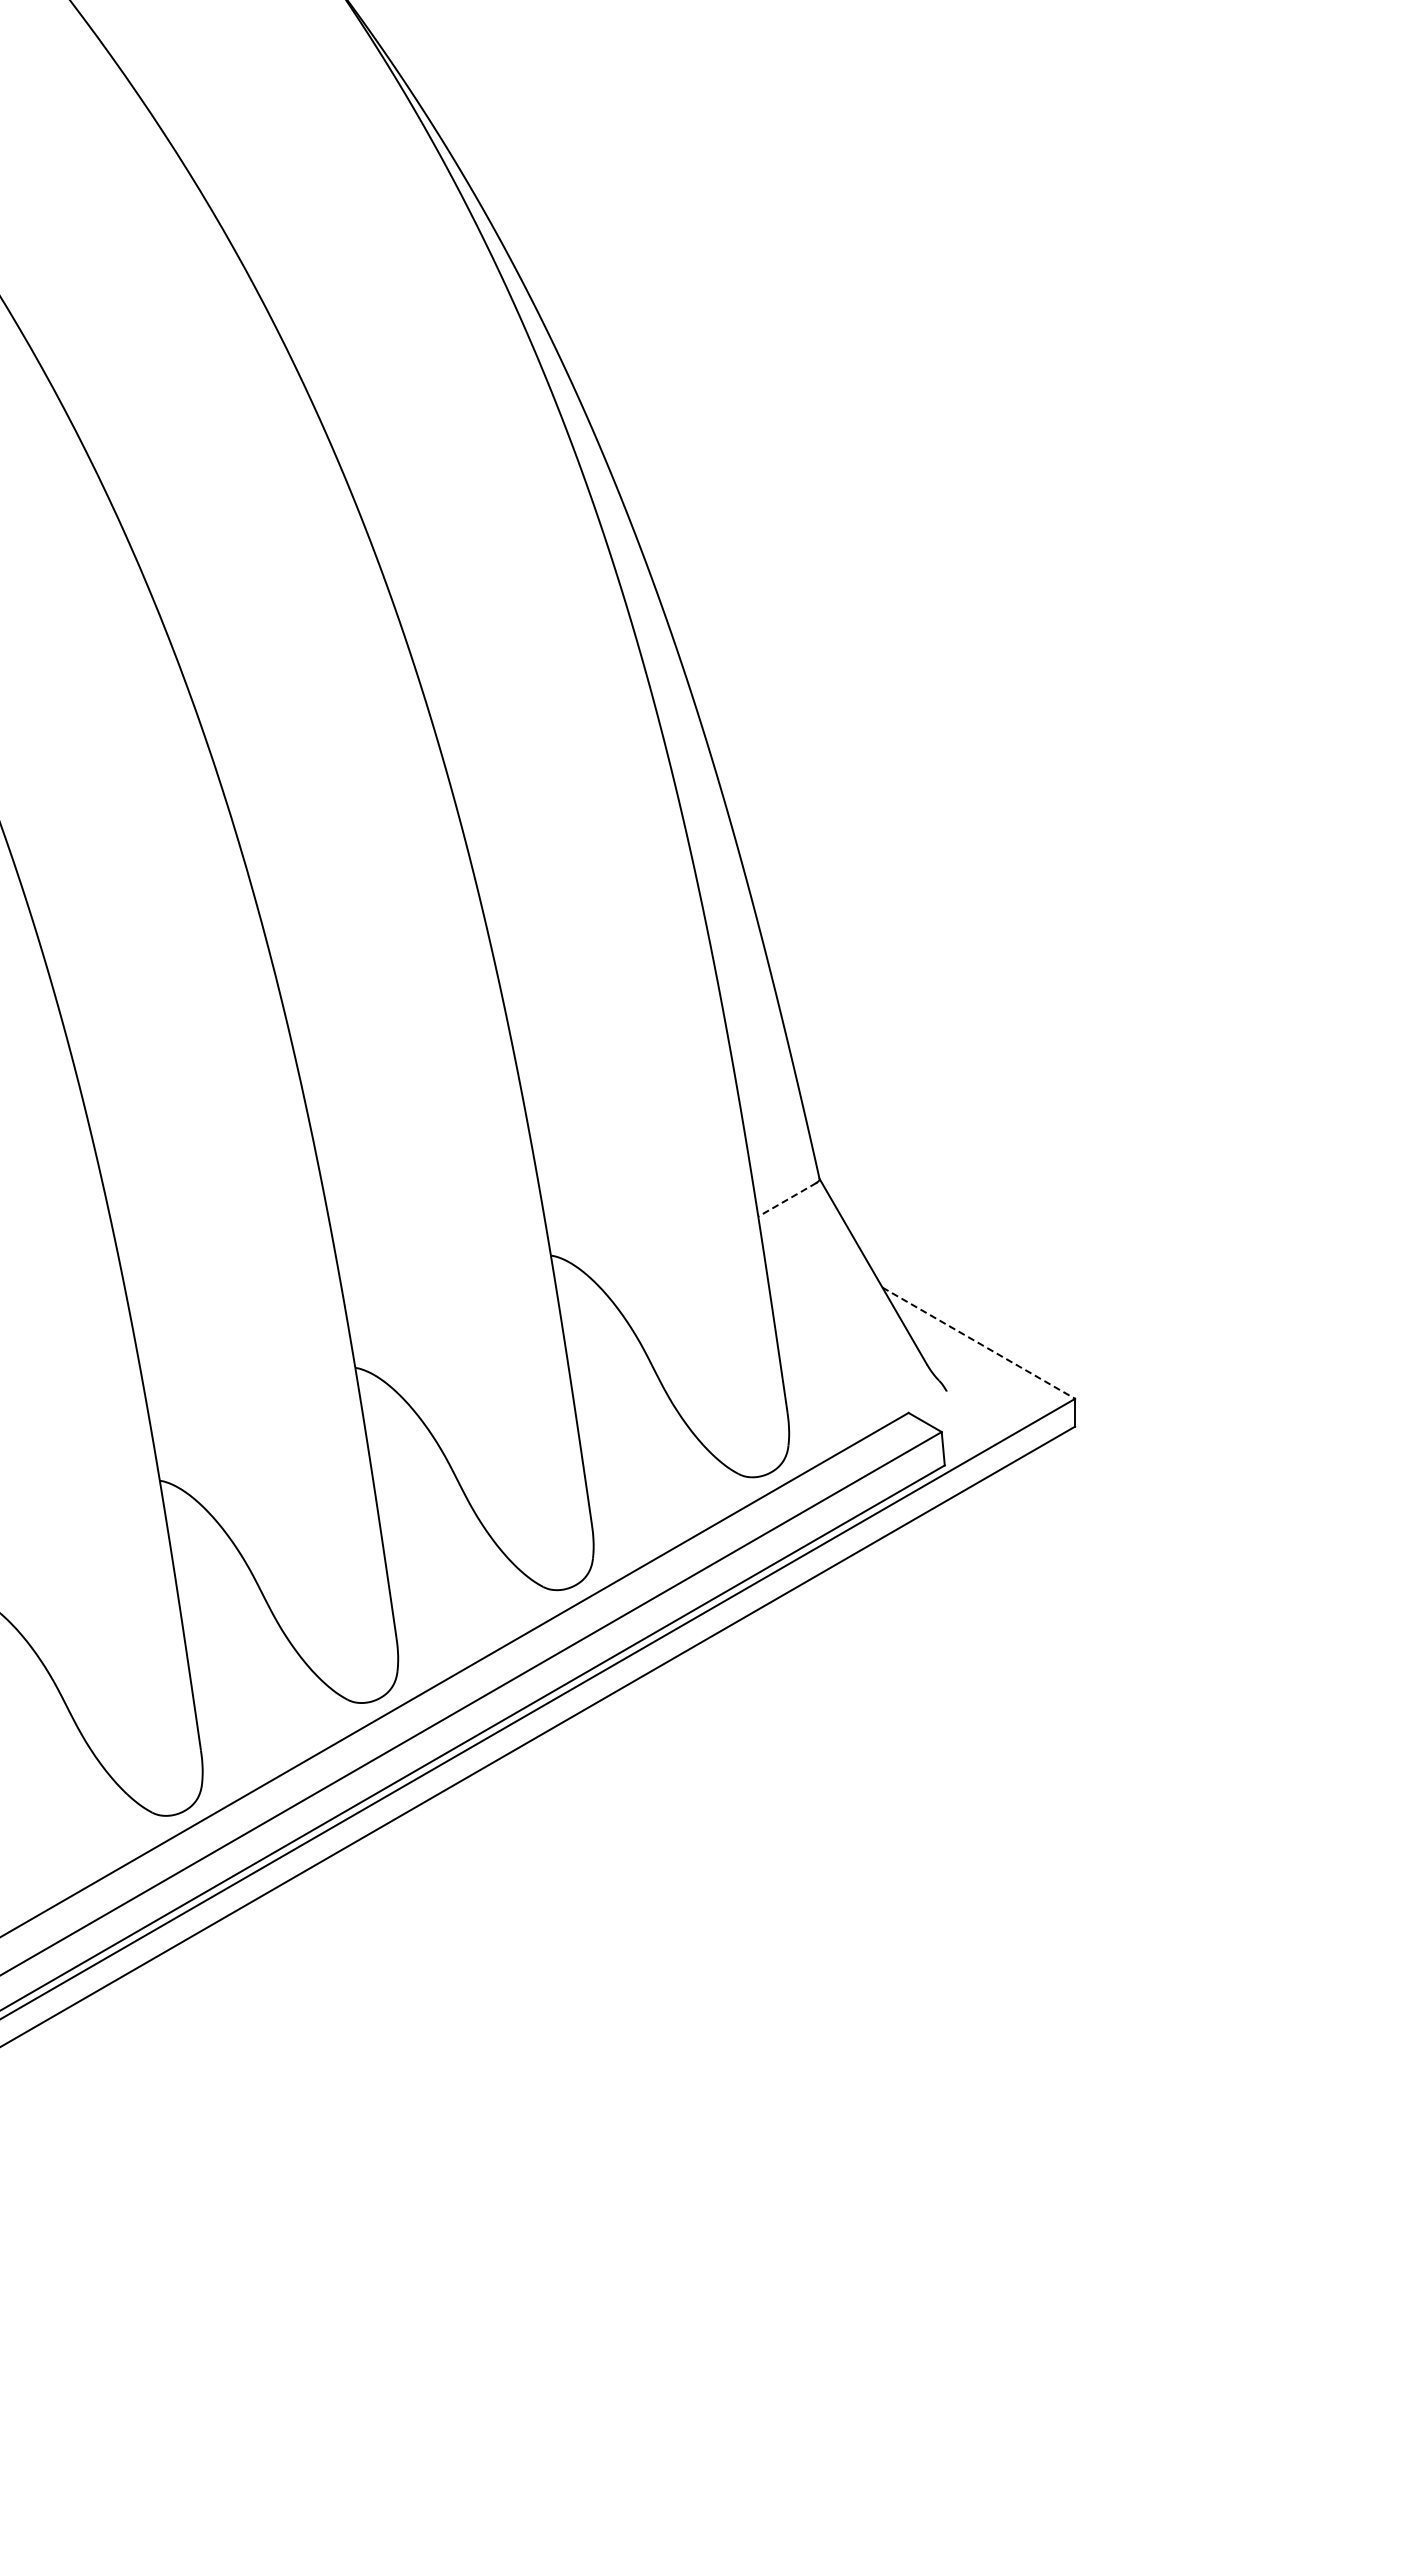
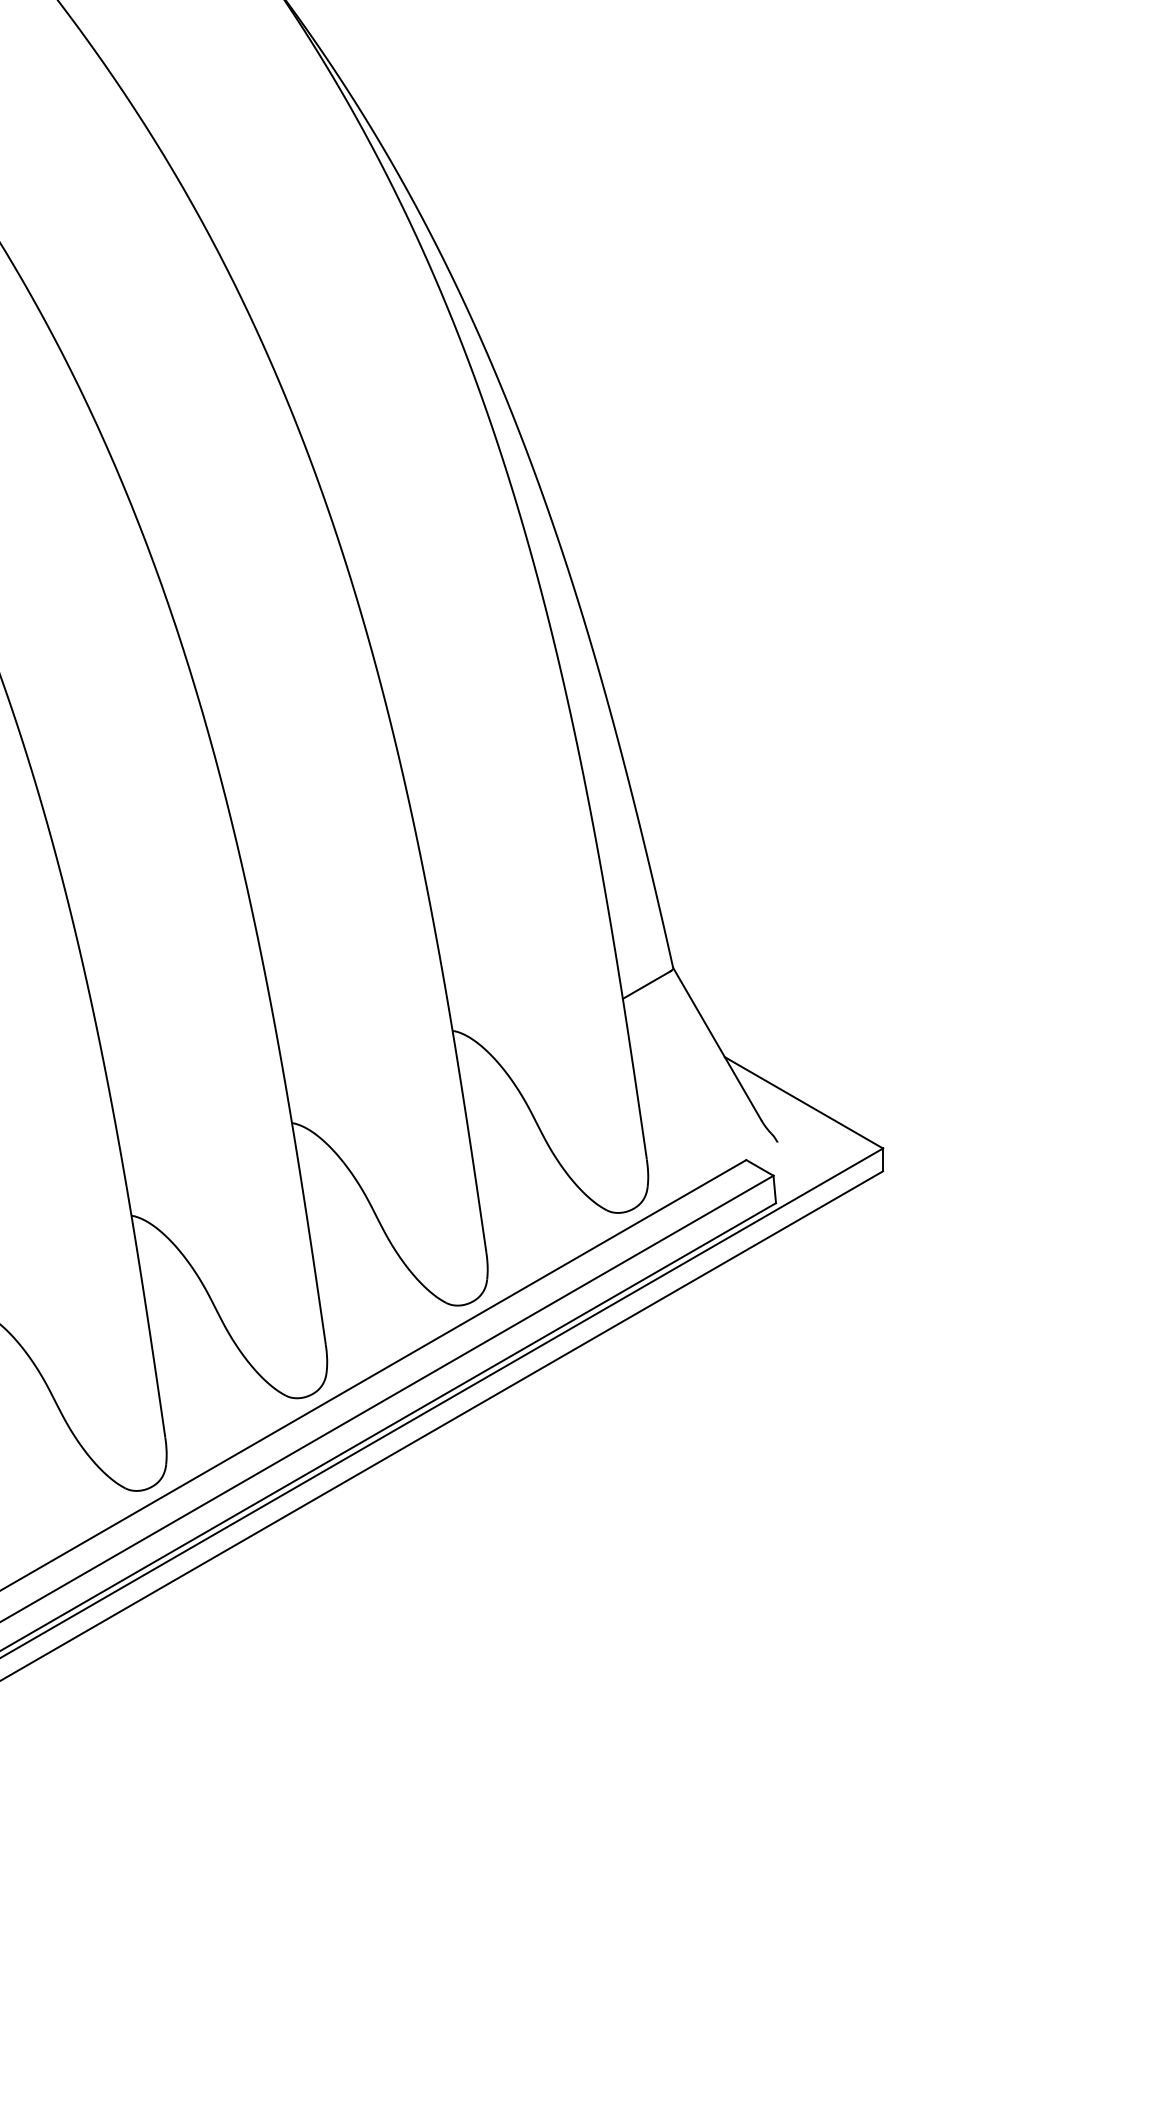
line: (787, 1199) -> (646, 984), dashed -> solid
line: (979, 1343) -> (804, 1103), dashed -> solid

